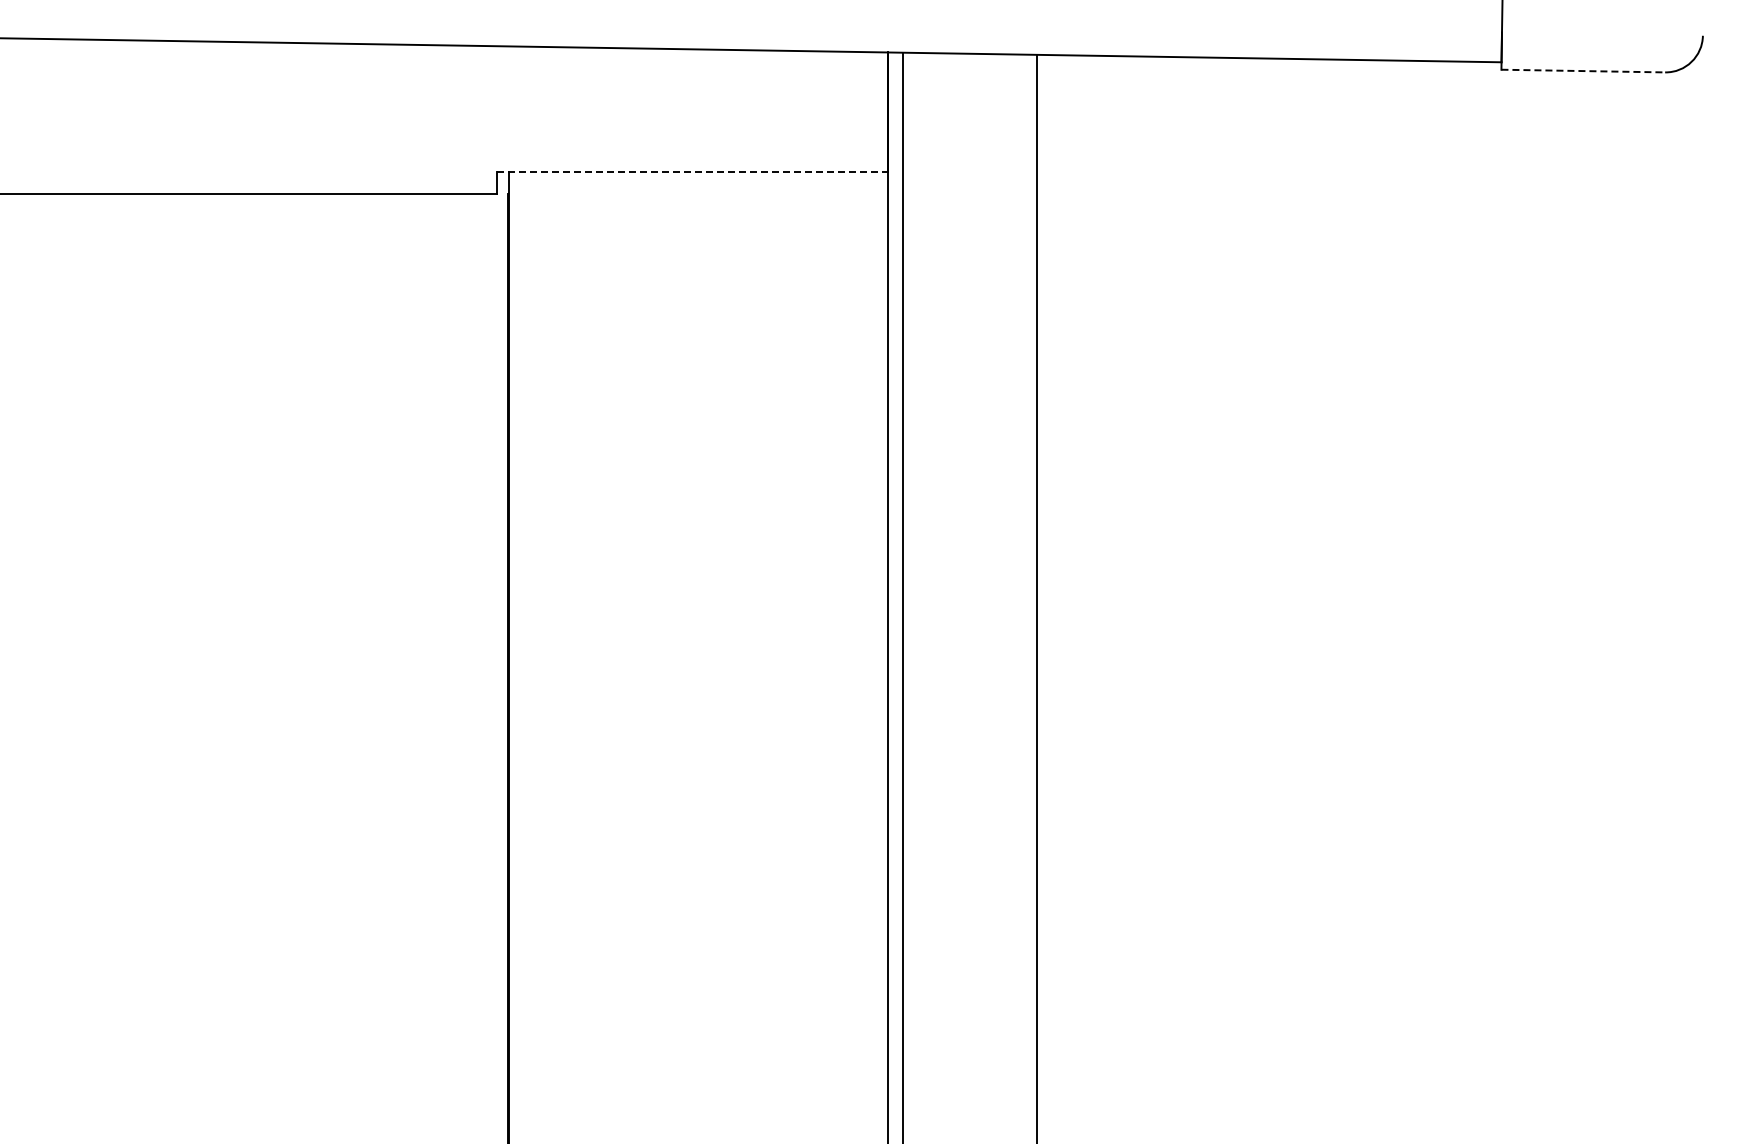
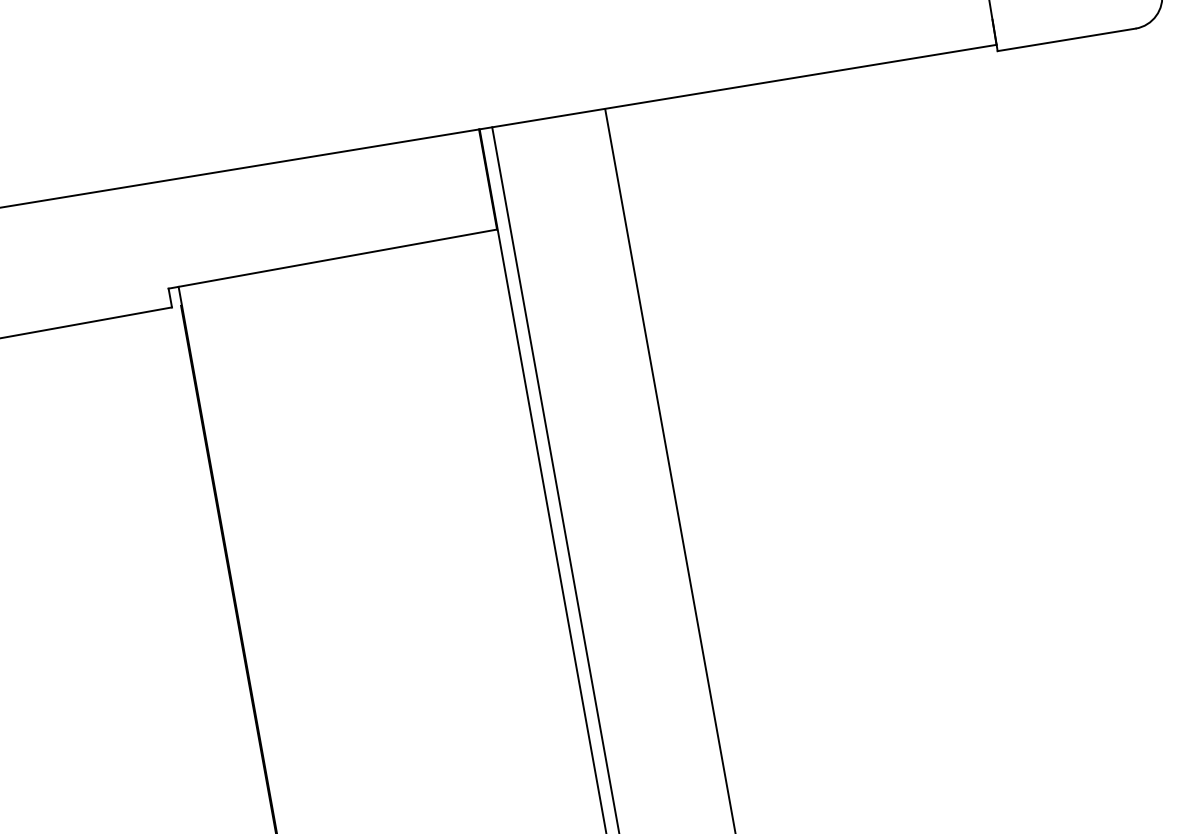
line: (1583, 71) -> (1066, 40), dashed -> solid
line: (692, 171) -> (333, 259), dashed -> solid

